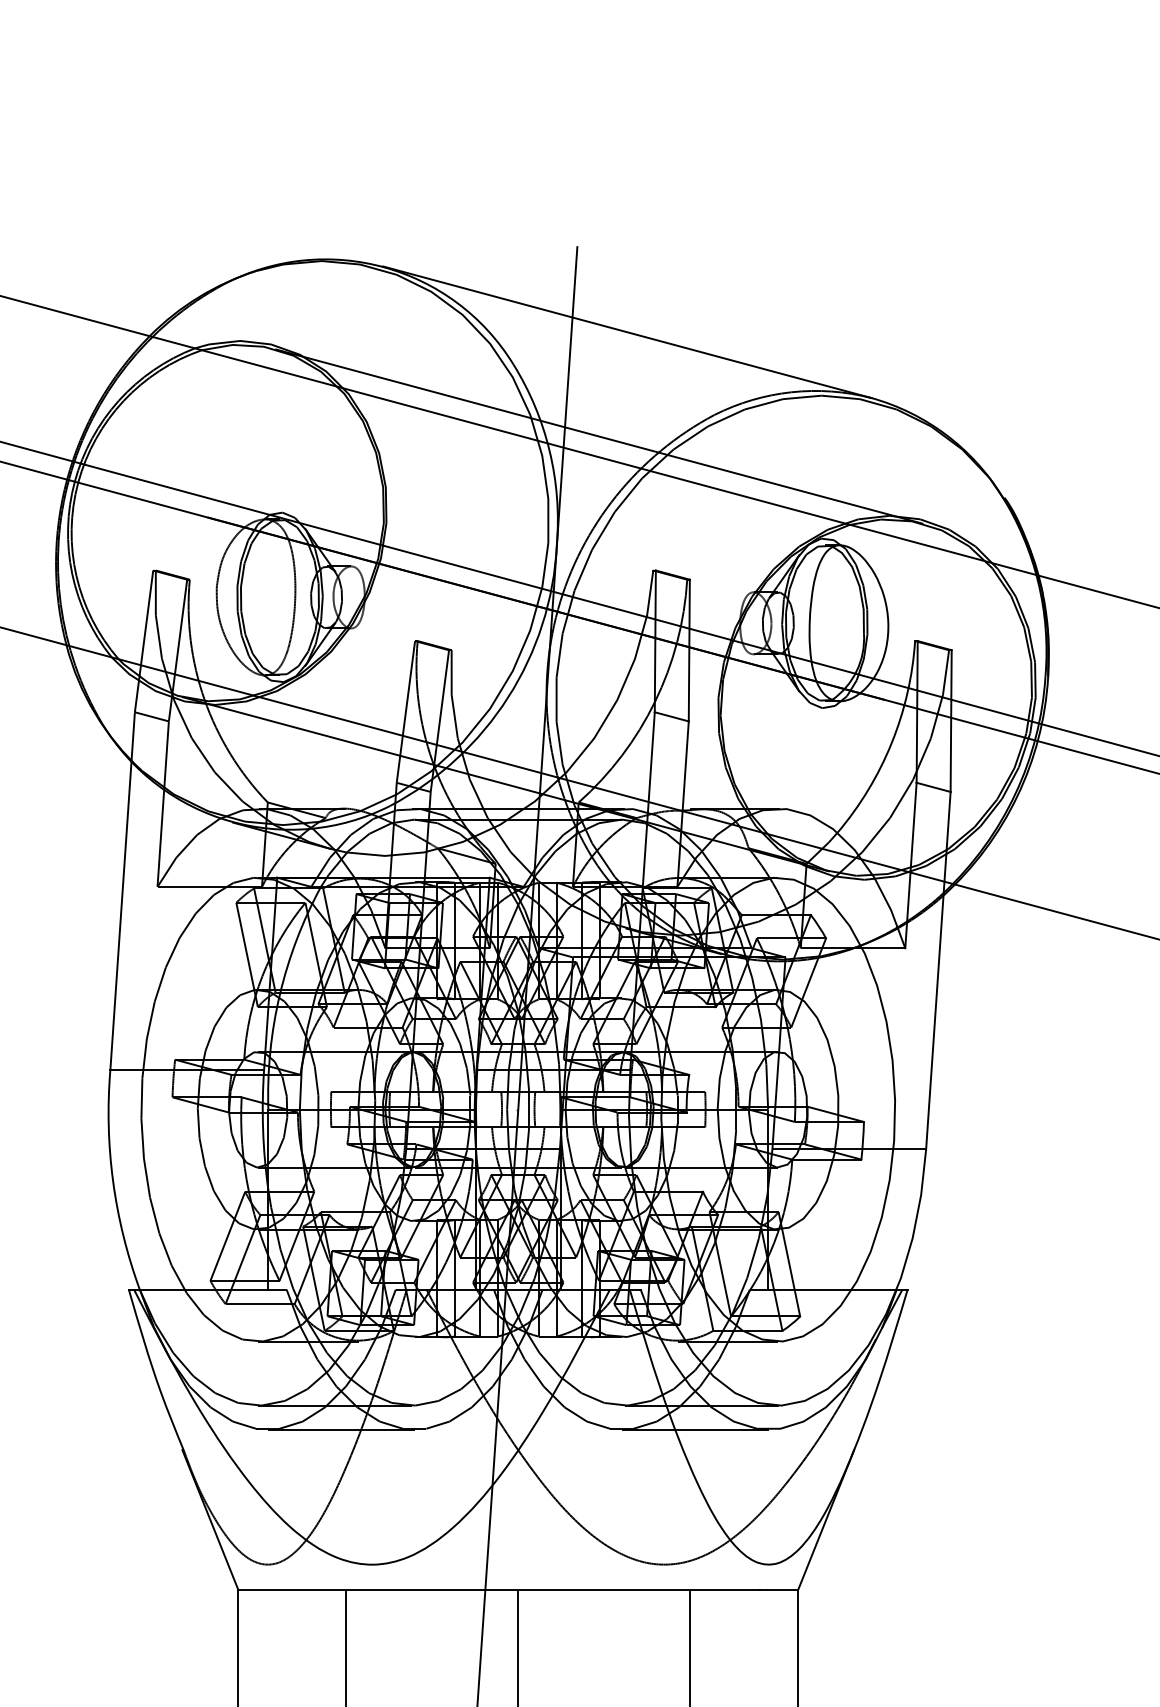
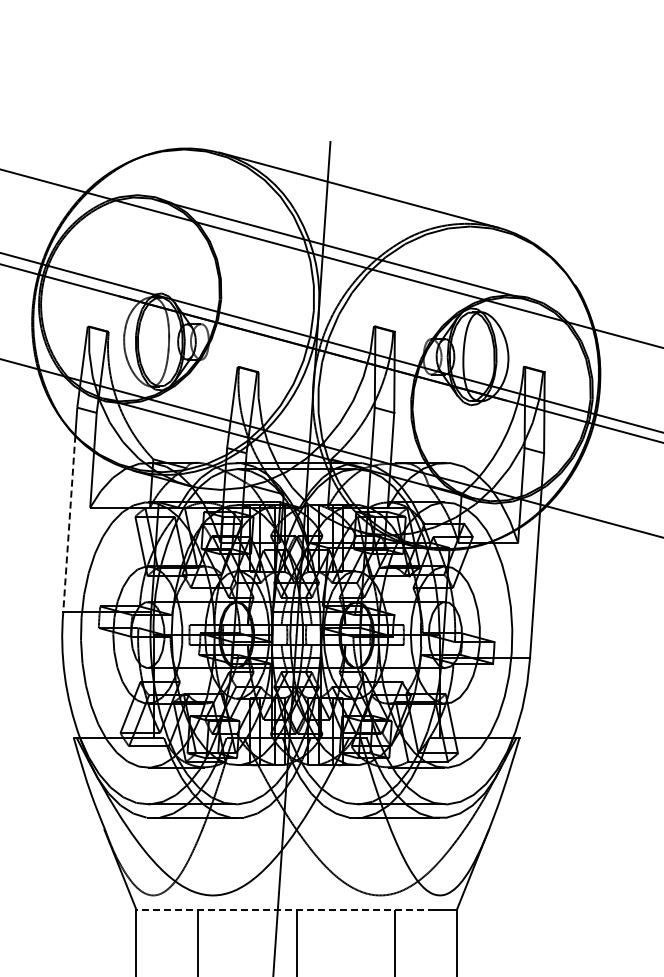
line: (121, 916) -> (69, 524), solid -> dashed
line: (498, 1589) -> (285, 909), solid -> dashed

